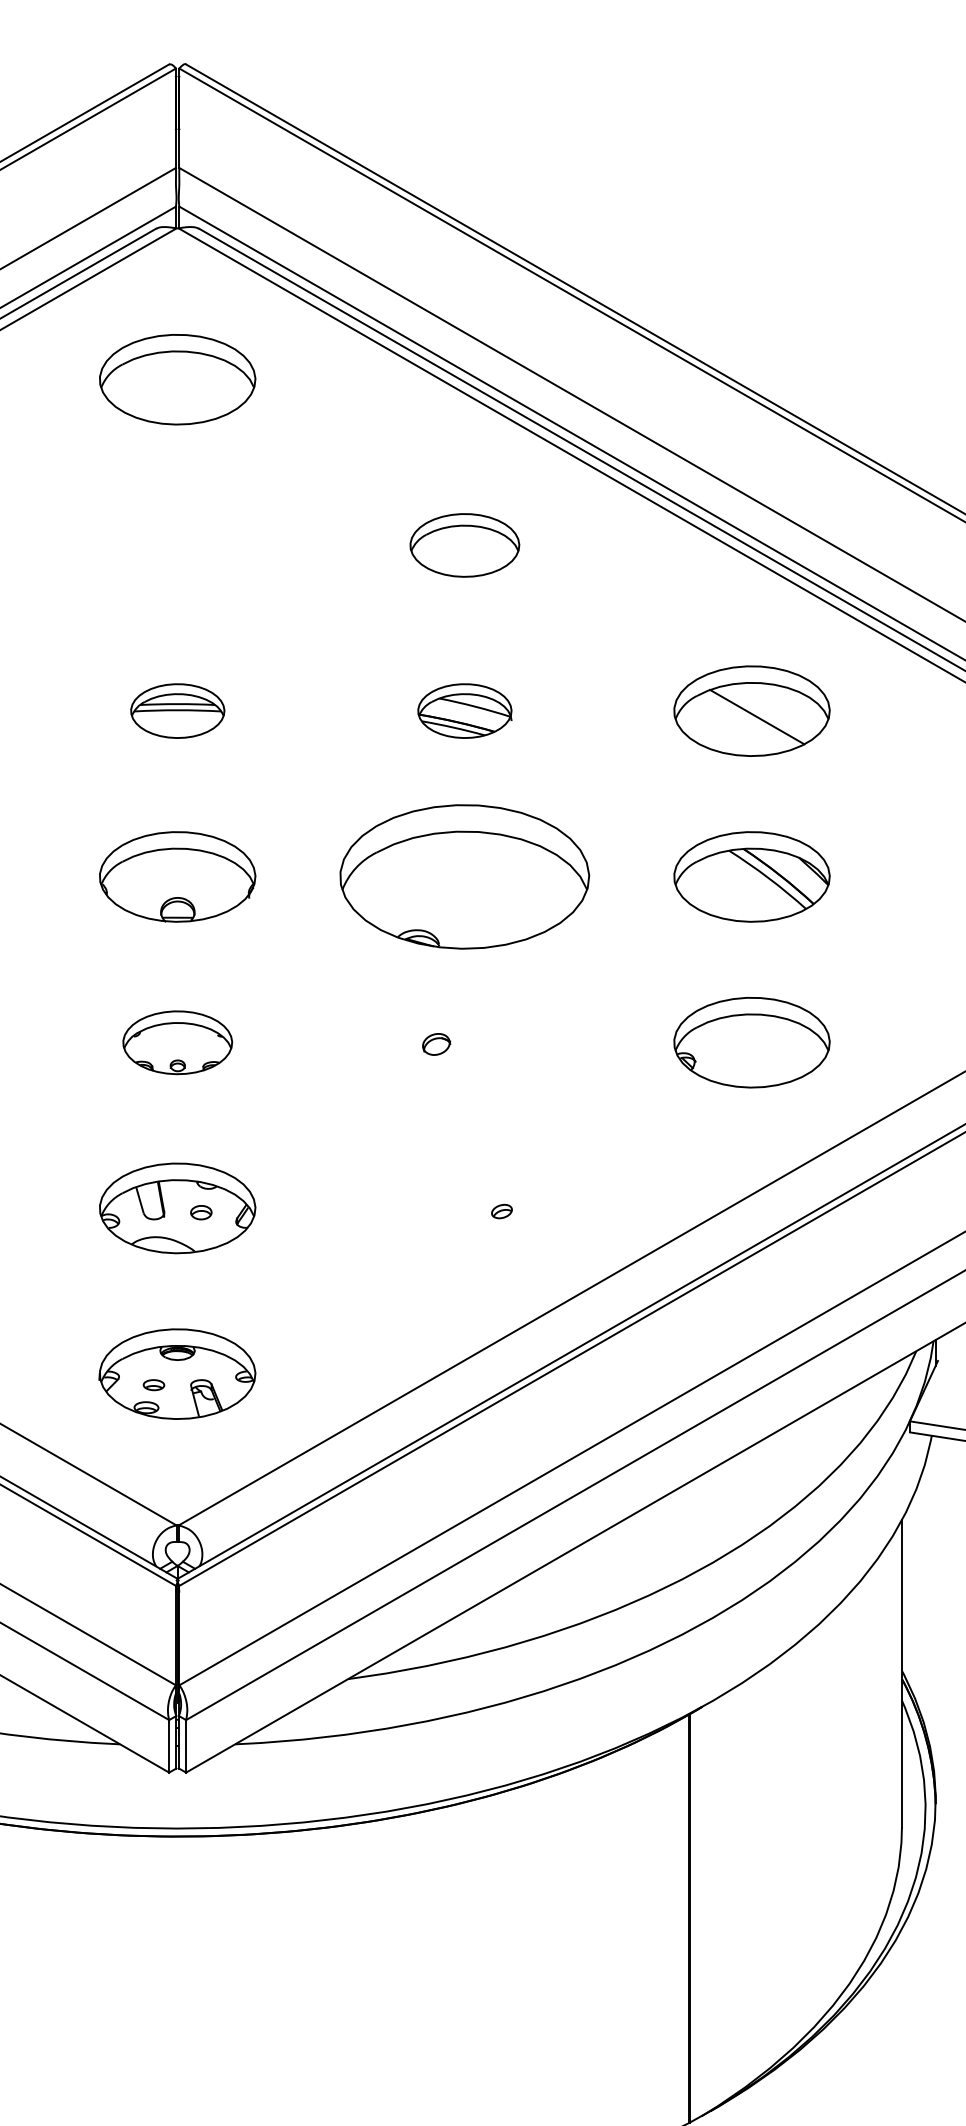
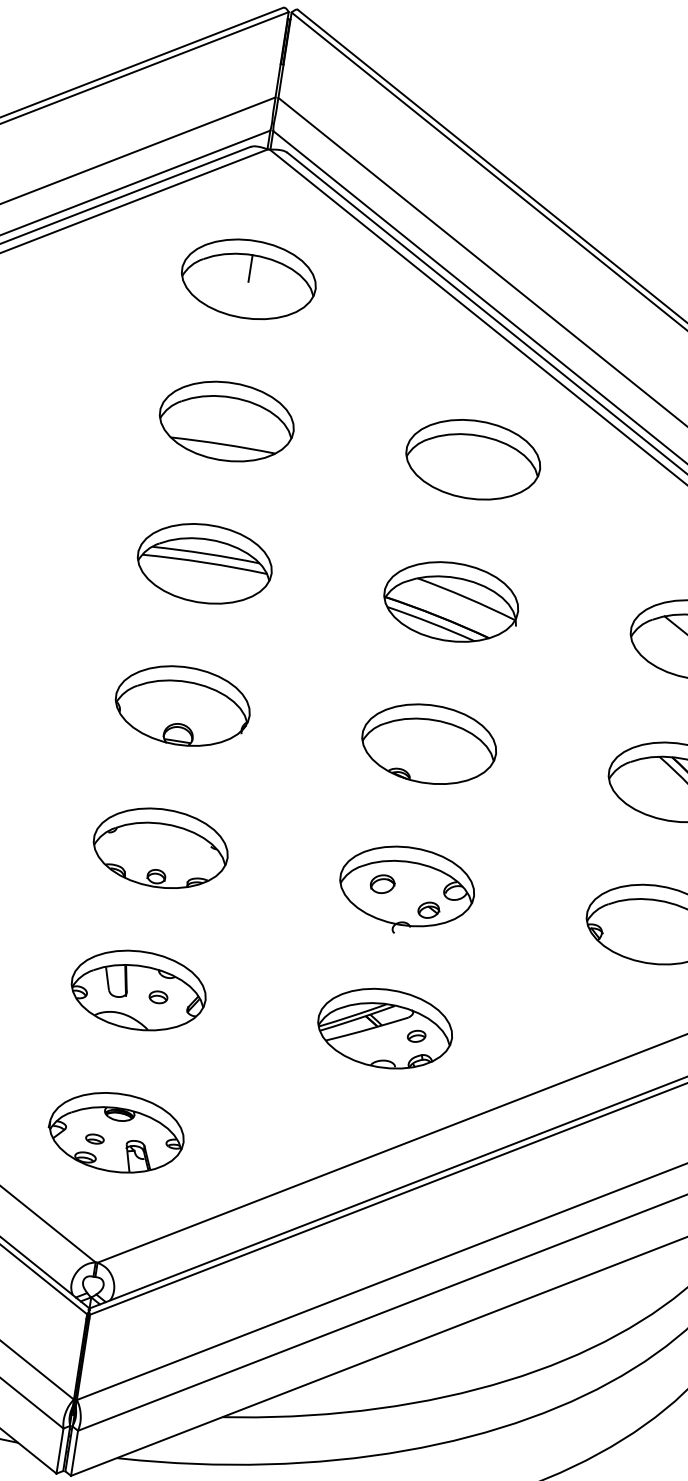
line: (177, 366) -> (250, 268), added
part: (177, 545) -> (226, 421), added
part: (464, 545) -> (472, 459), size x1.43
part: (177, 710) -> (204, 563), size x1.67
part: (464, 710) -> (451, 601), size x1.67
part: (464, 876) -> (429, 743), size x0.62
part: (177, 1042) -> (160, 848), size x1.43
part: (464, 1047) -> (406, 890), added
part: (464, 1208) -> (384, 1028), added

